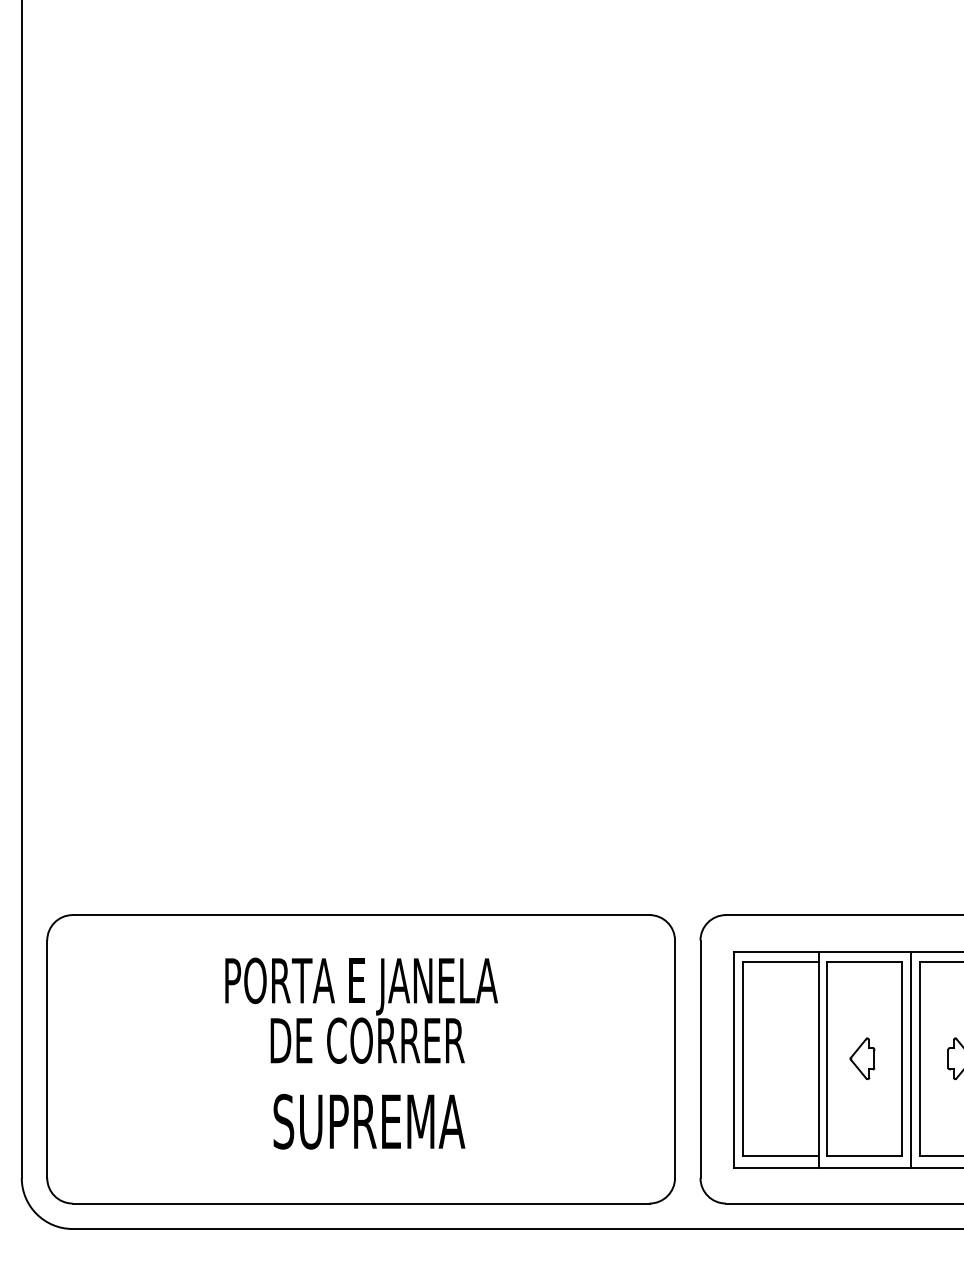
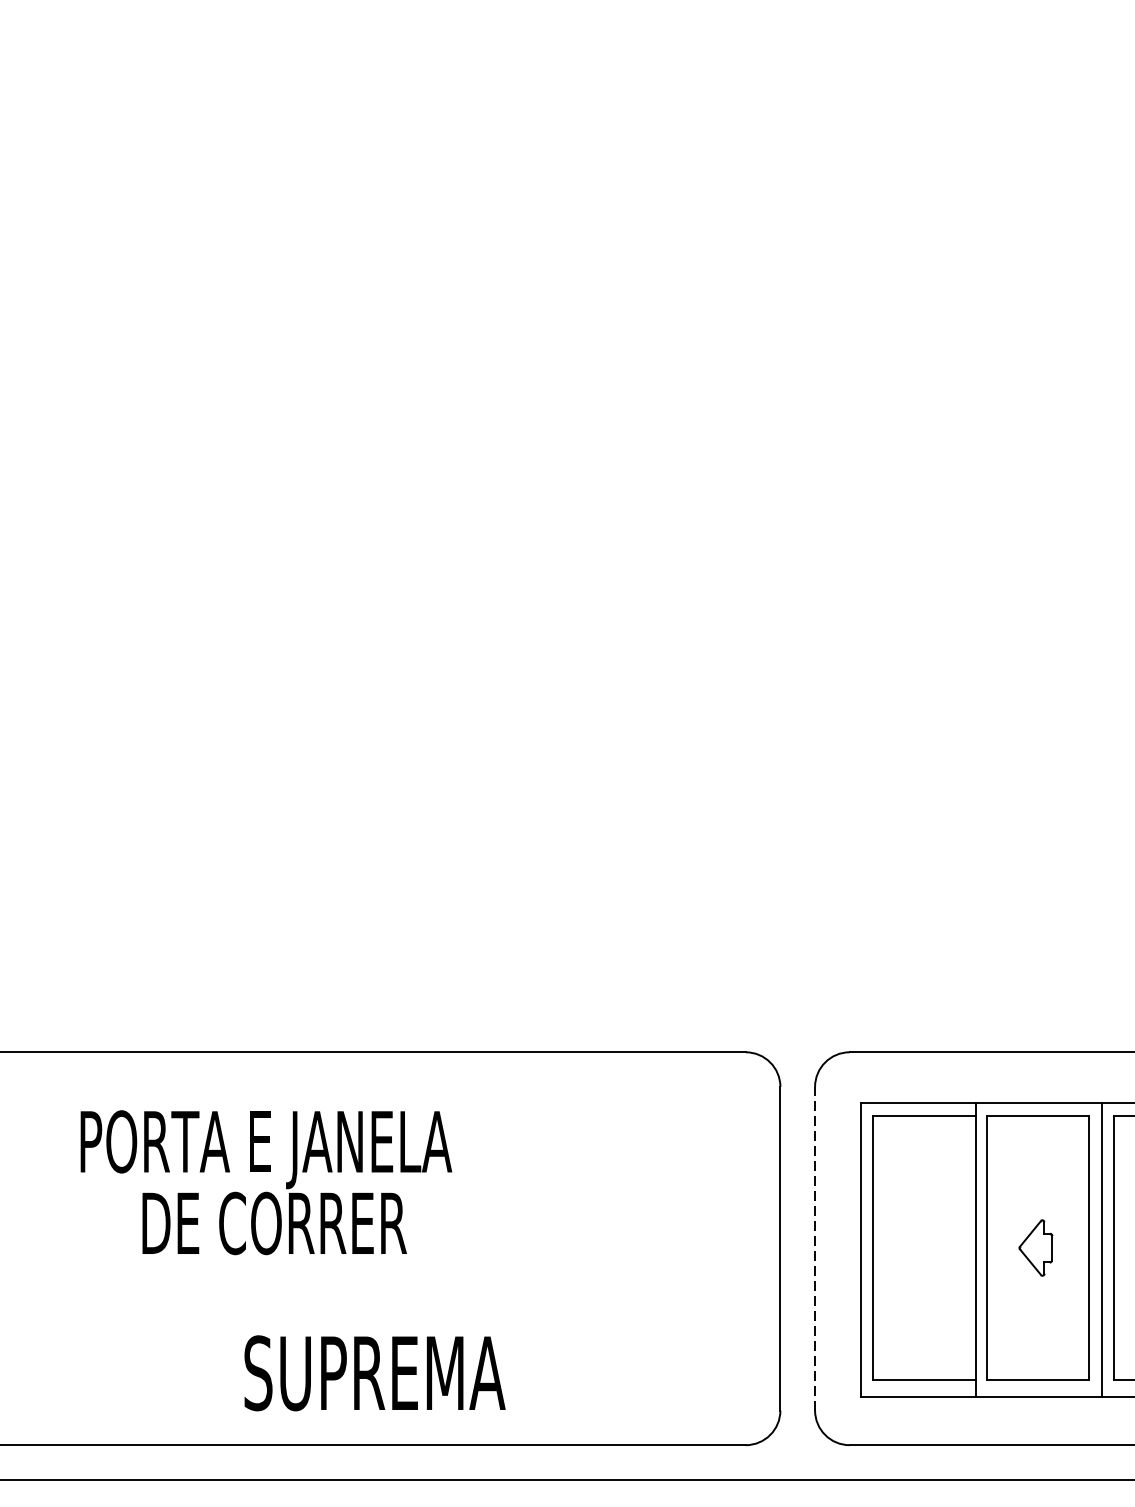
text: (361, 1010) -> (266, 1182), moved
line: (700, 1059) -> (815, 1248), solid -> dashed
text: (369, 1121) -> (375, 1372), moved

